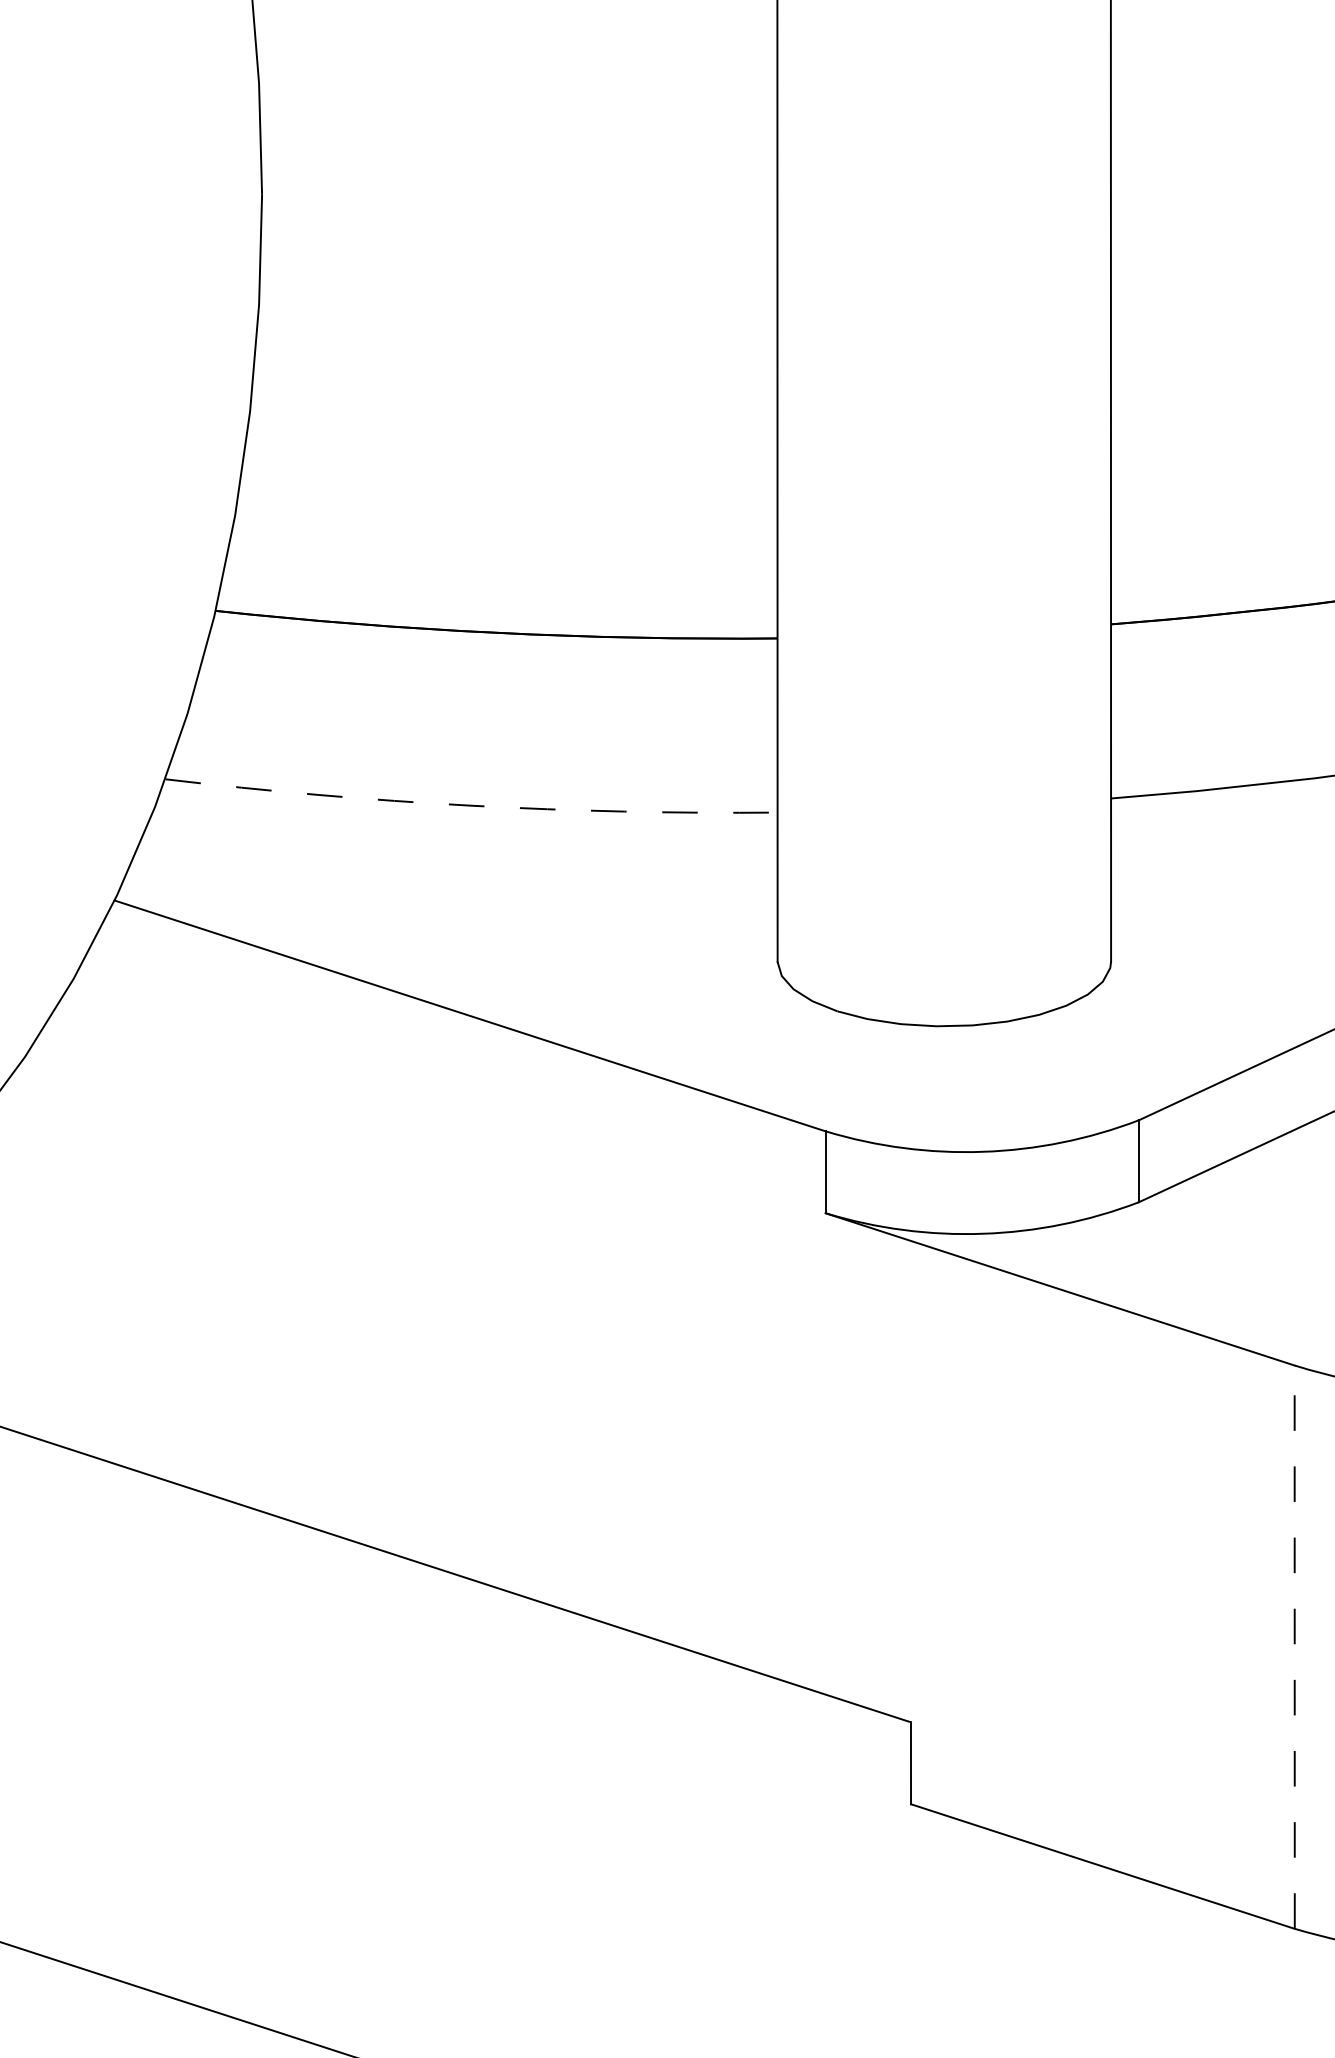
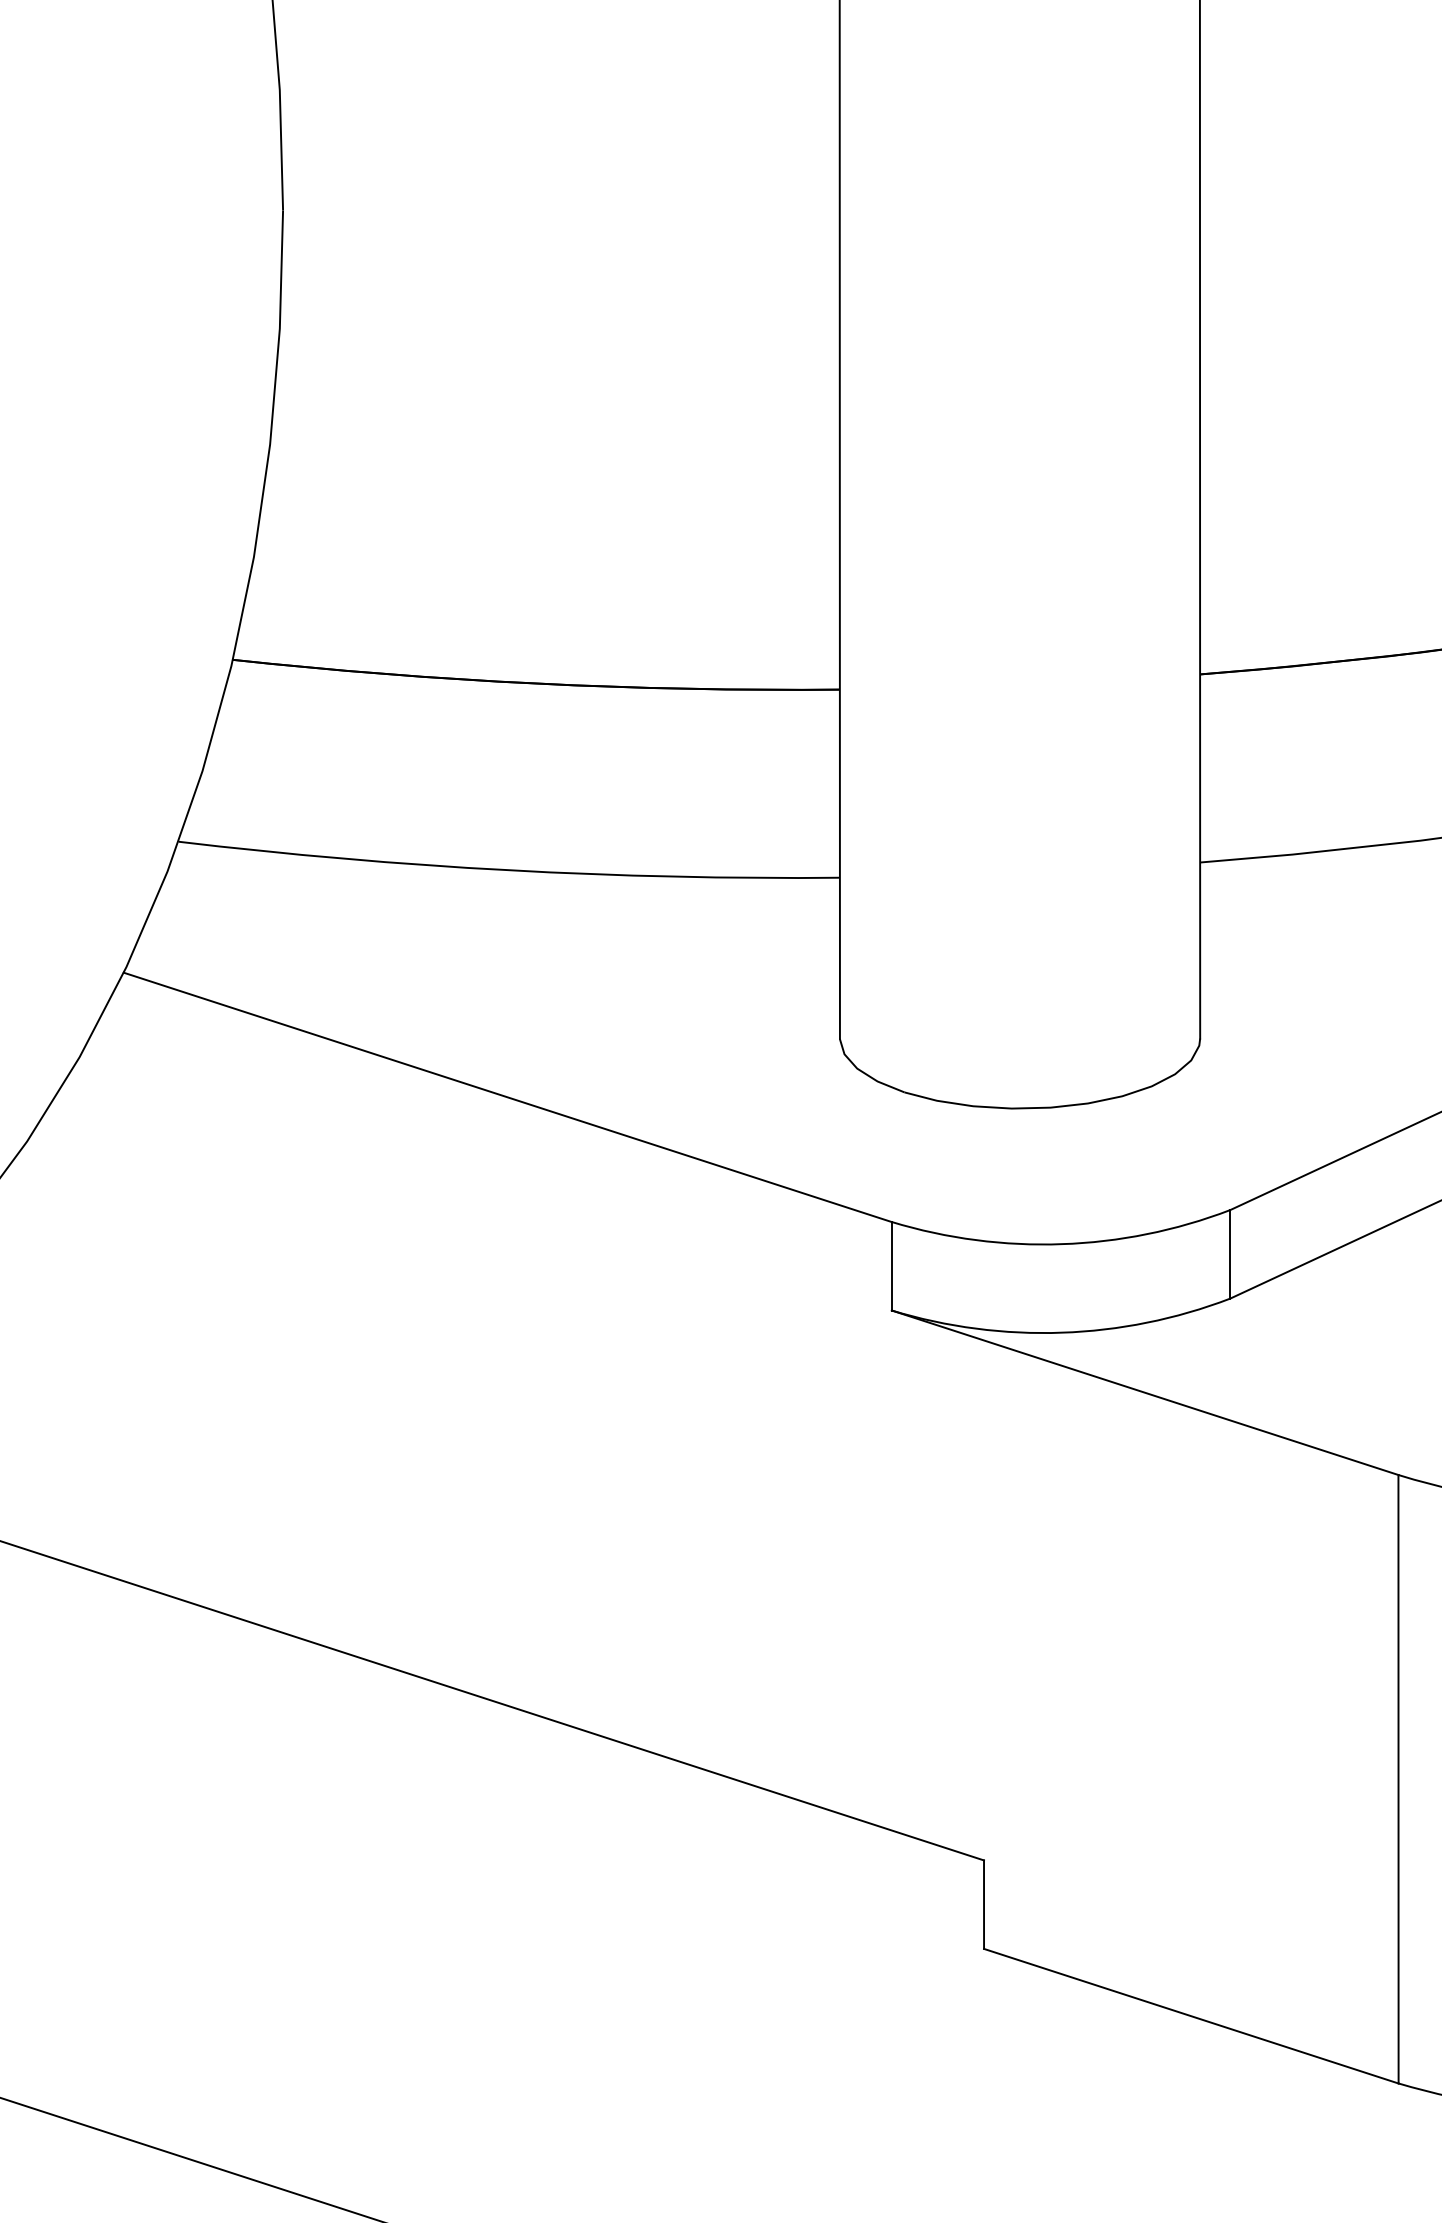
arc: (471, 805) -> (509, 870), dashed -> solid
line: (1294, 1647) -> (1398, 1779), dashed -> solid

